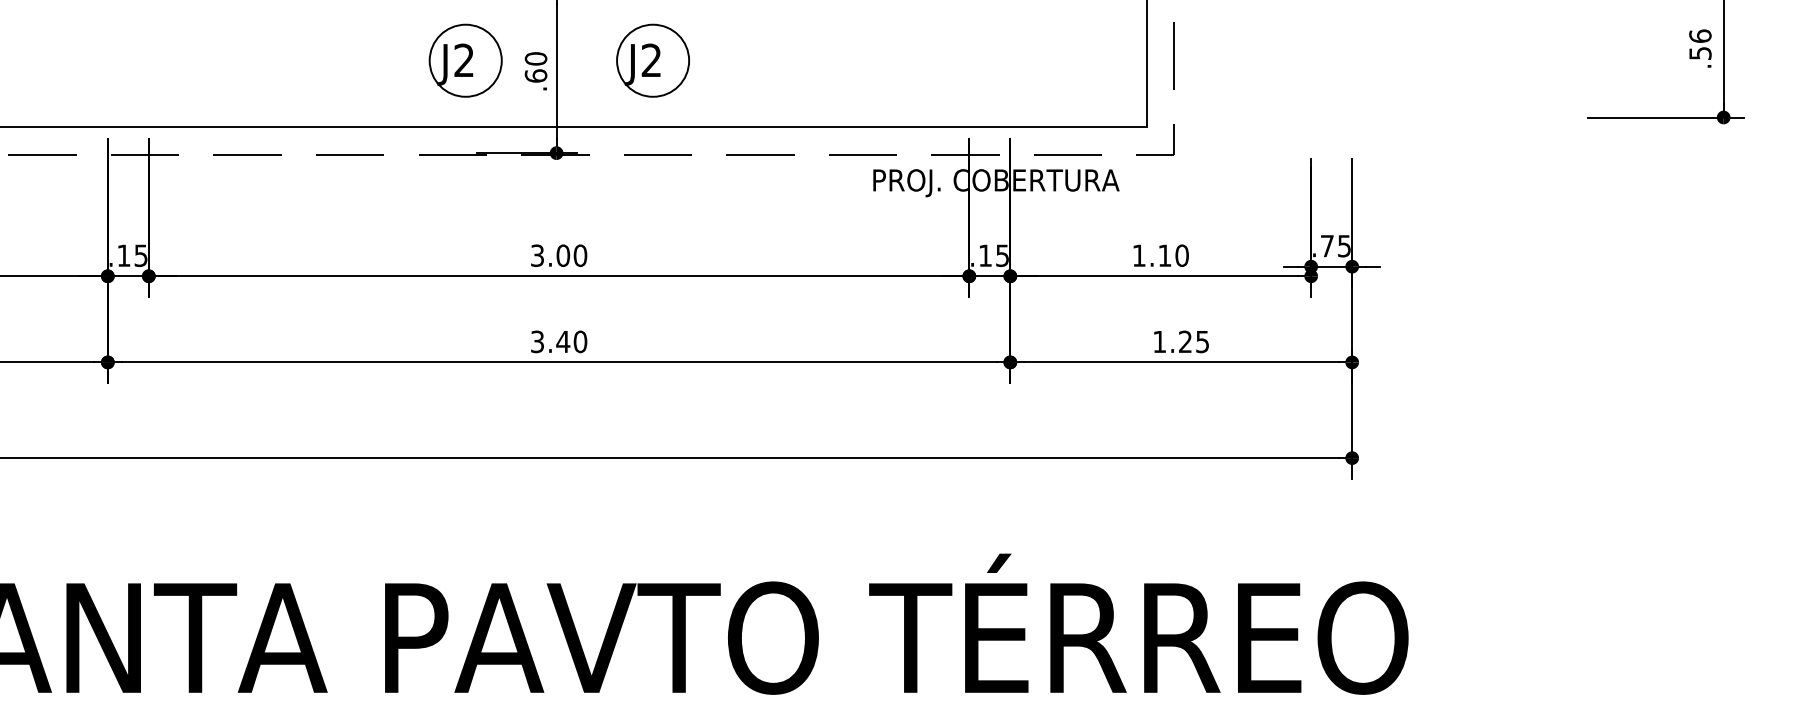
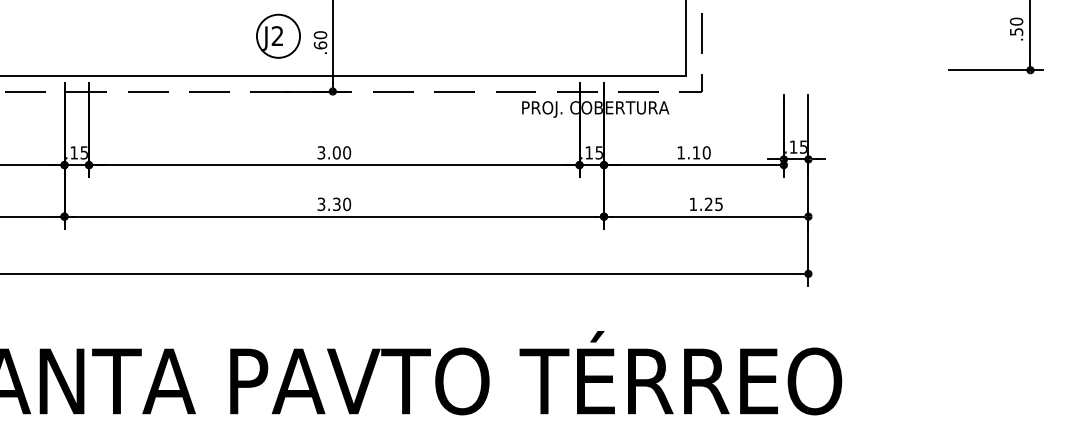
text: (1698, 35) -> (1015, 21), .56 -> .50
part: (653, 59) -> (390, 35), removed
text: (1327, 245) -> (793, 146), .75 -> .15
text: (562, 342) -> (336, 204), 3.40 -> 3.30

